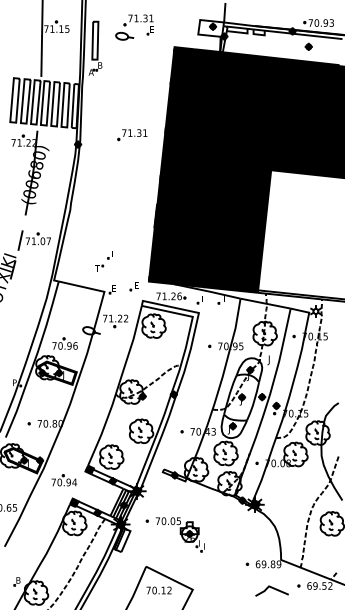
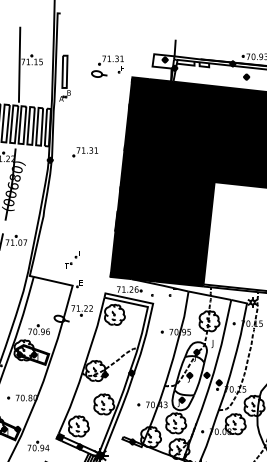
part: (134, 27) -> (107, 66), moved
part: (132, 135) -> (85, 152), moved
part: (133, 286) -> (97, 281), removed

